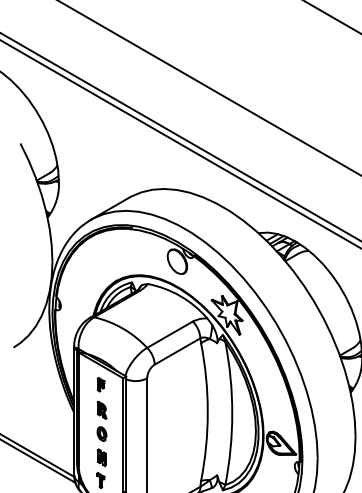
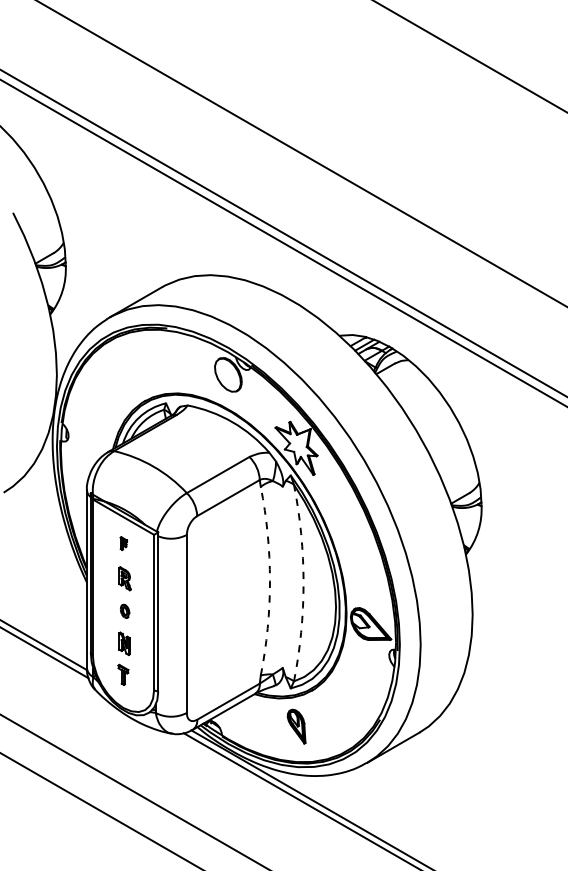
part: (100, 384) -> (123, 543), size x0.7
arc: (207, 412) -> (269, 581), solid -> dashed
arc: (232, 413) -> (303, 583), solid -> dashed
part: (102, 434) -> (125, 611), size x0.7

